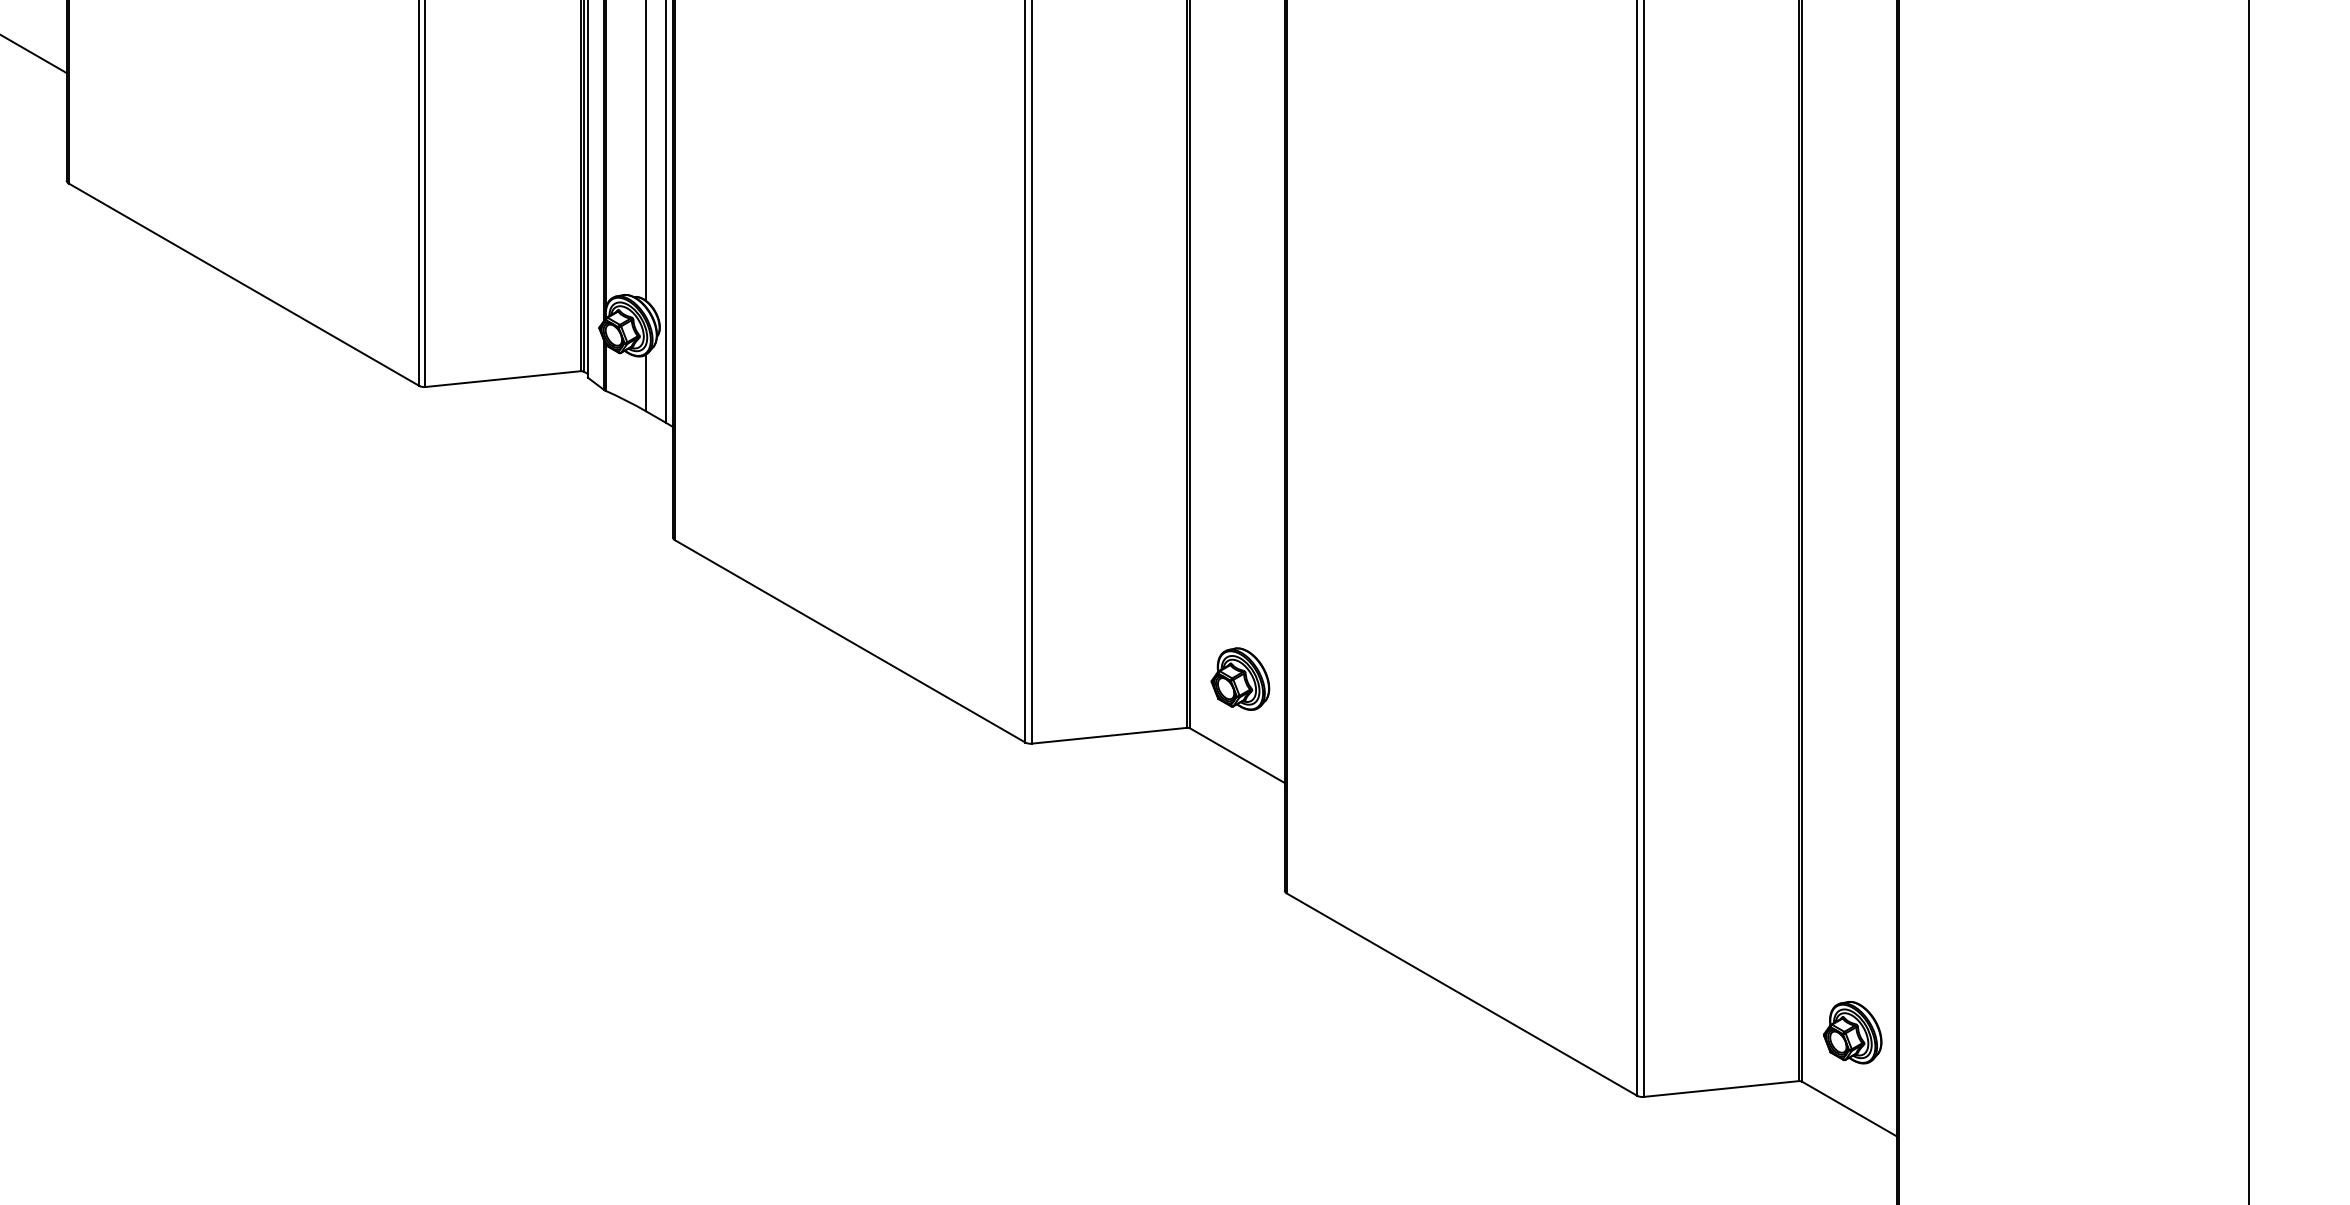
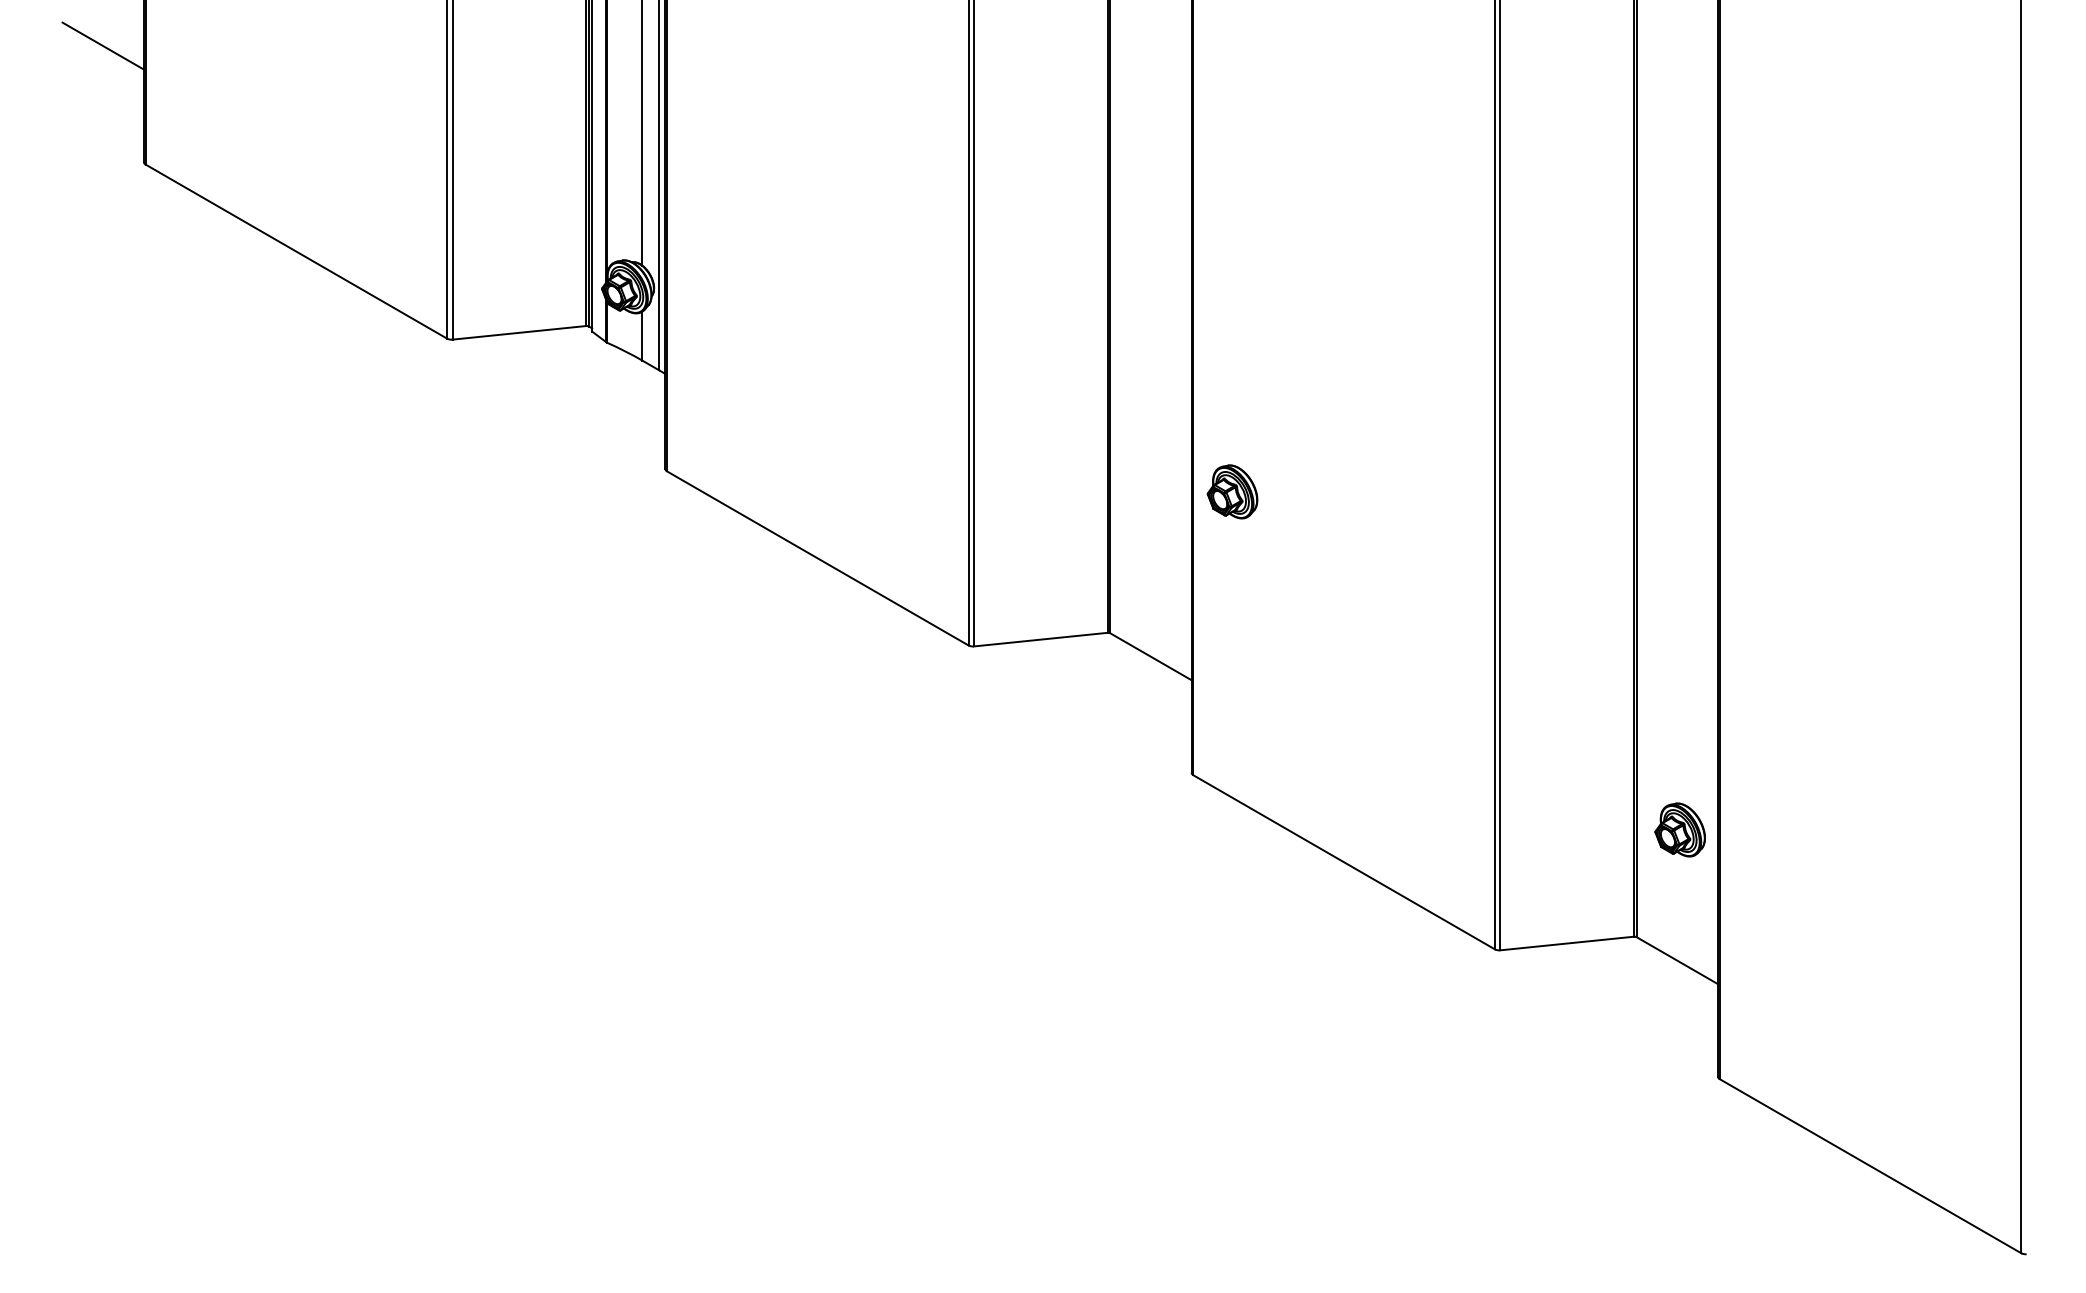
part: (1240, 678) -> (1232, 491), moved
part: (1851, 1032) -> (1679, 829), moved

